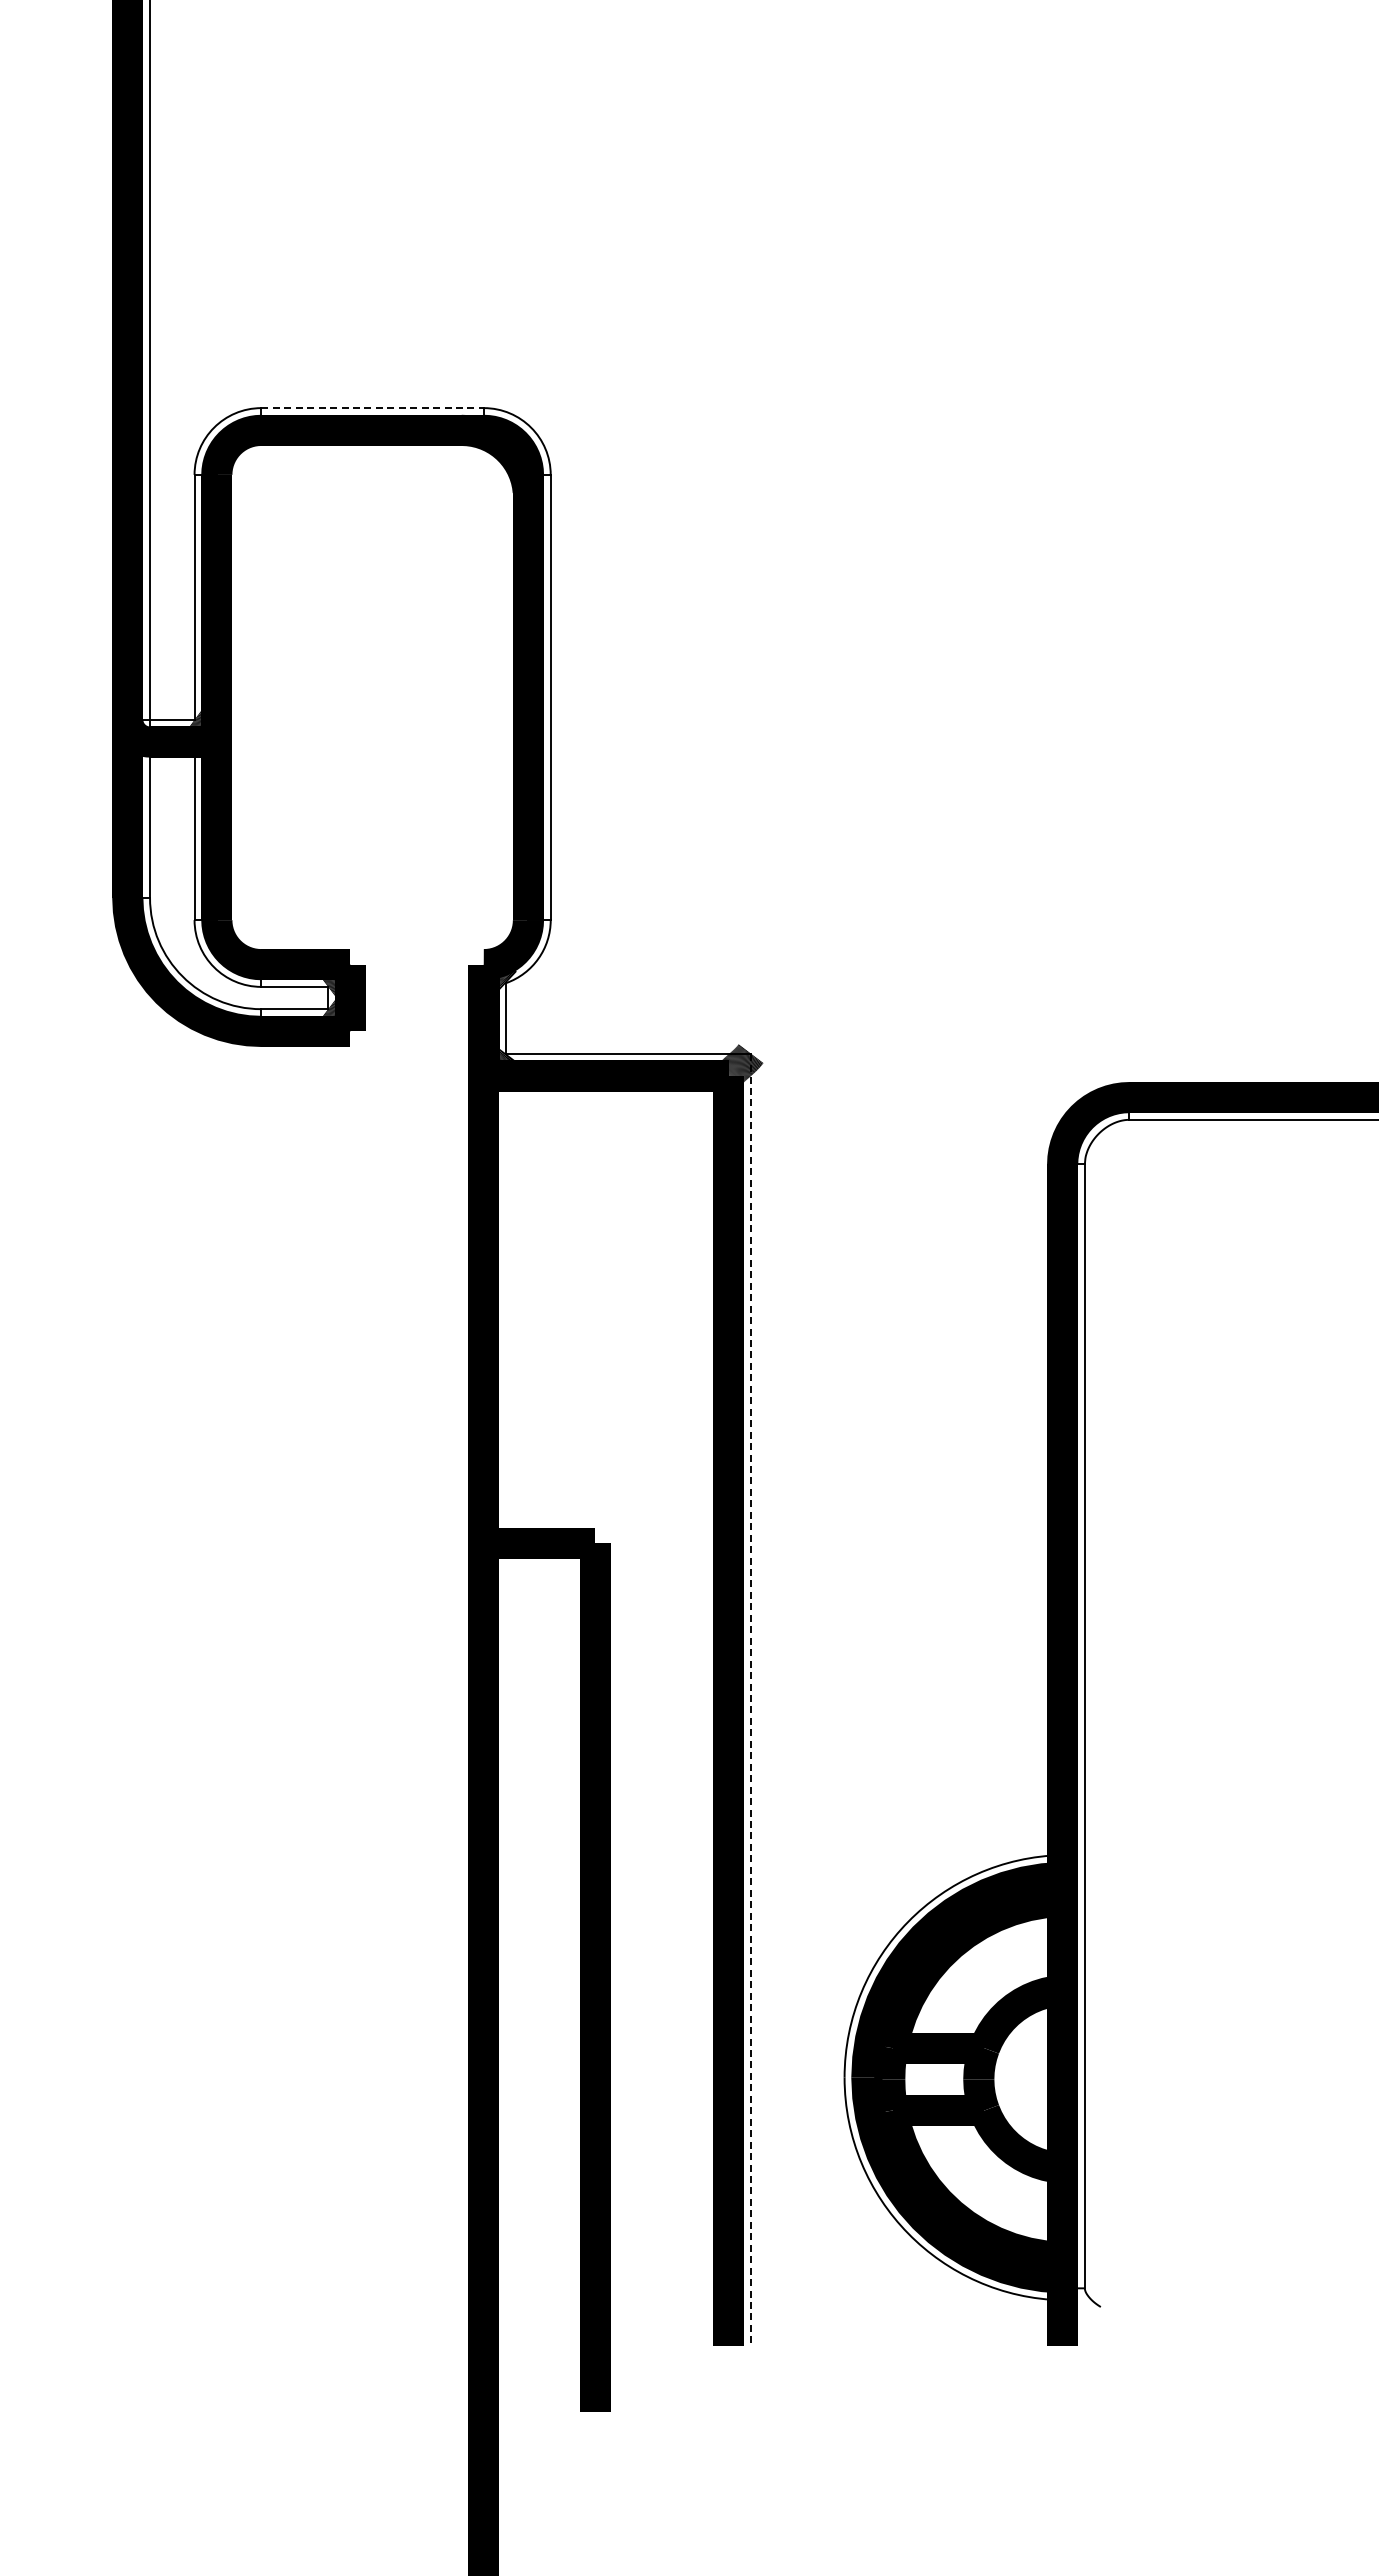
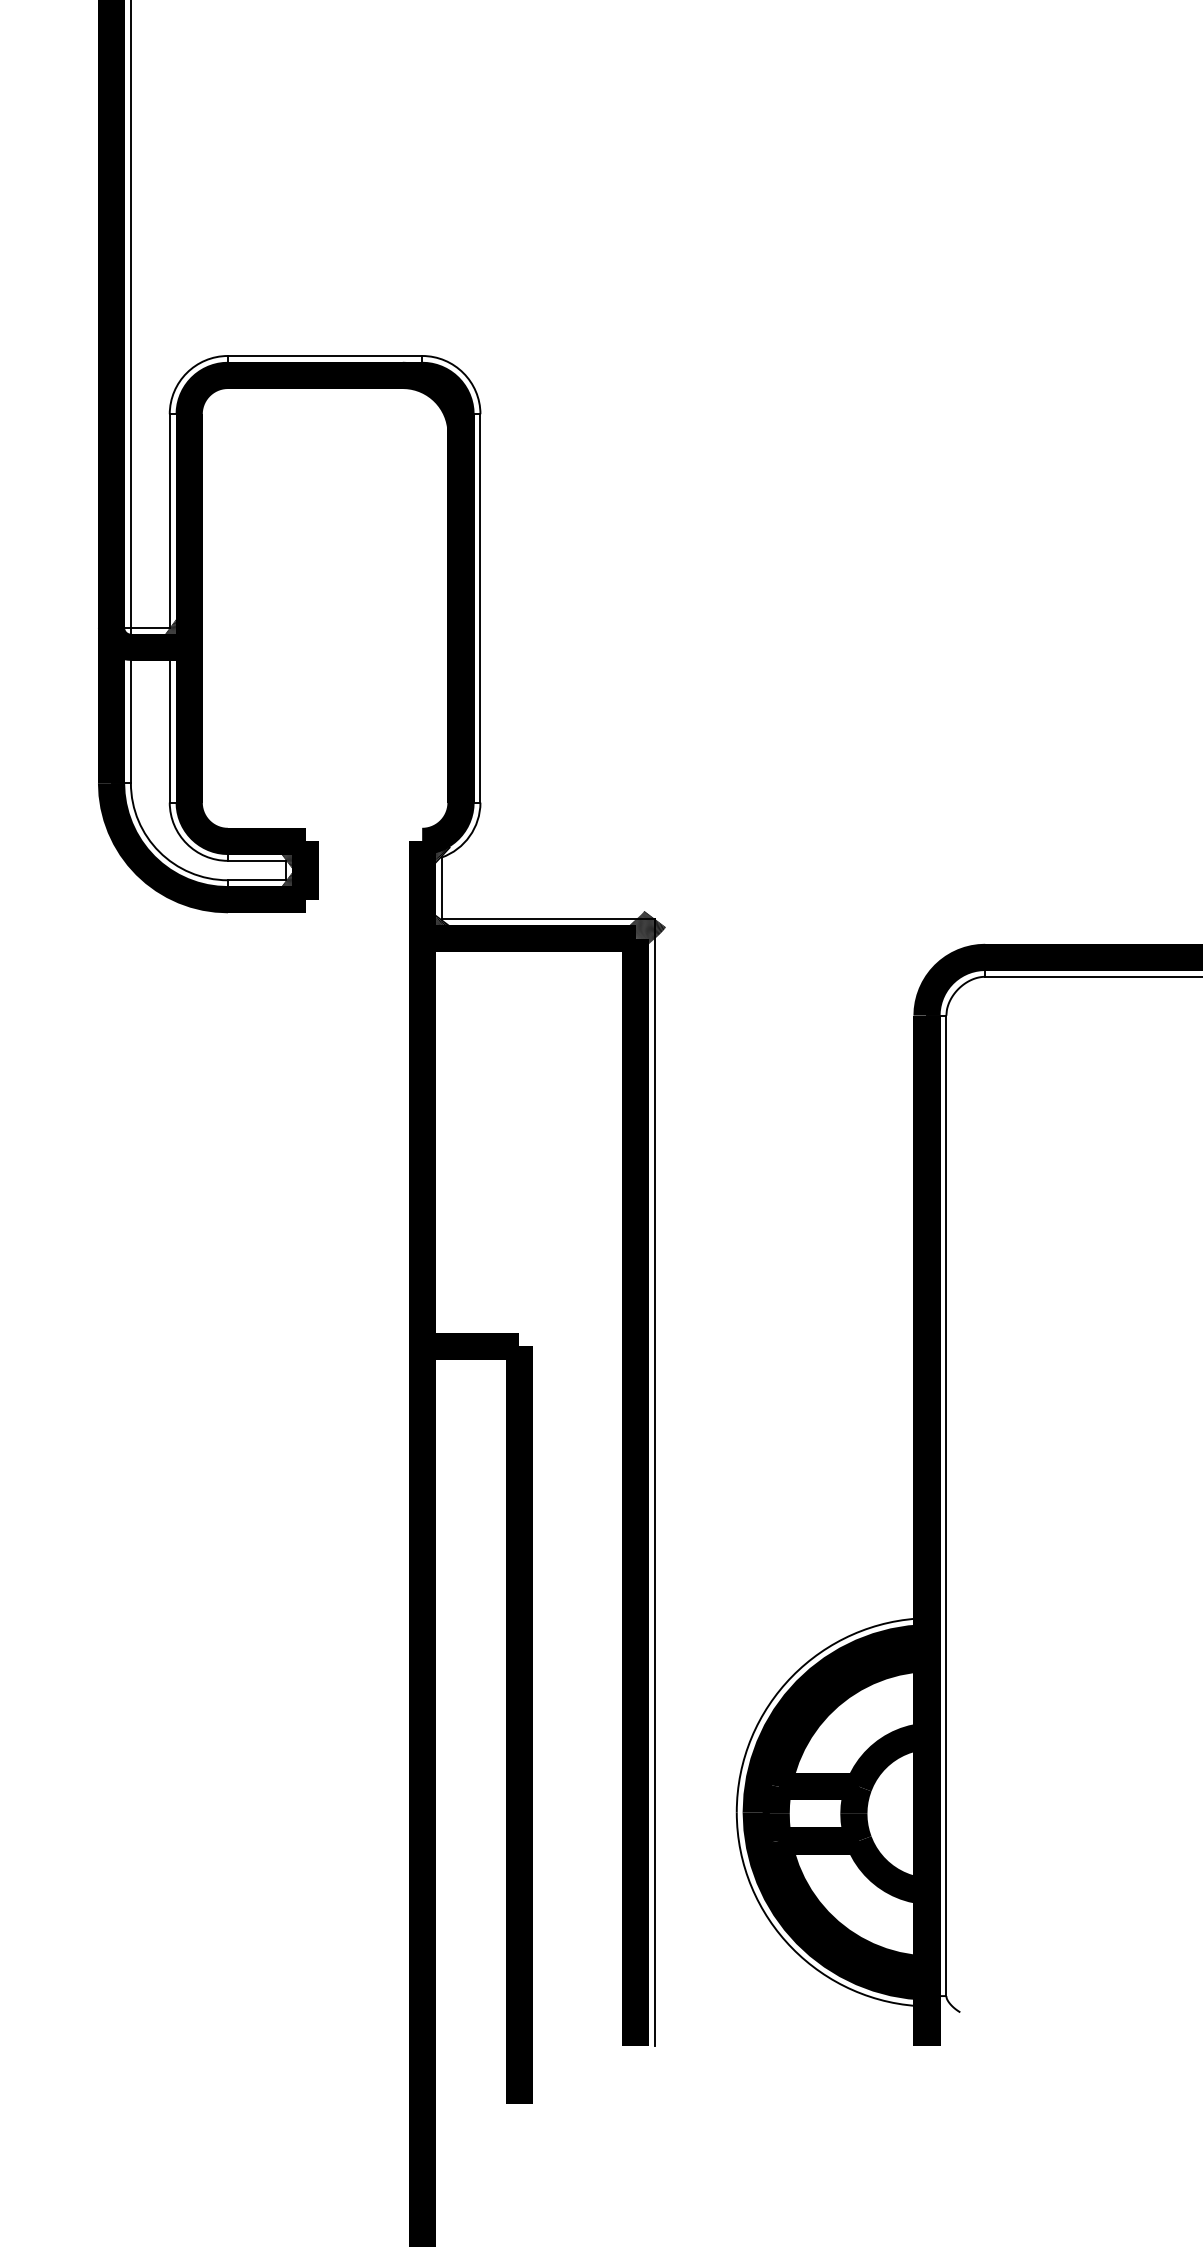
line: (373, 408) -> (325, 356), dashed -> solid
line: (751, 1699) -> (655, 1482), dashed -> solid

